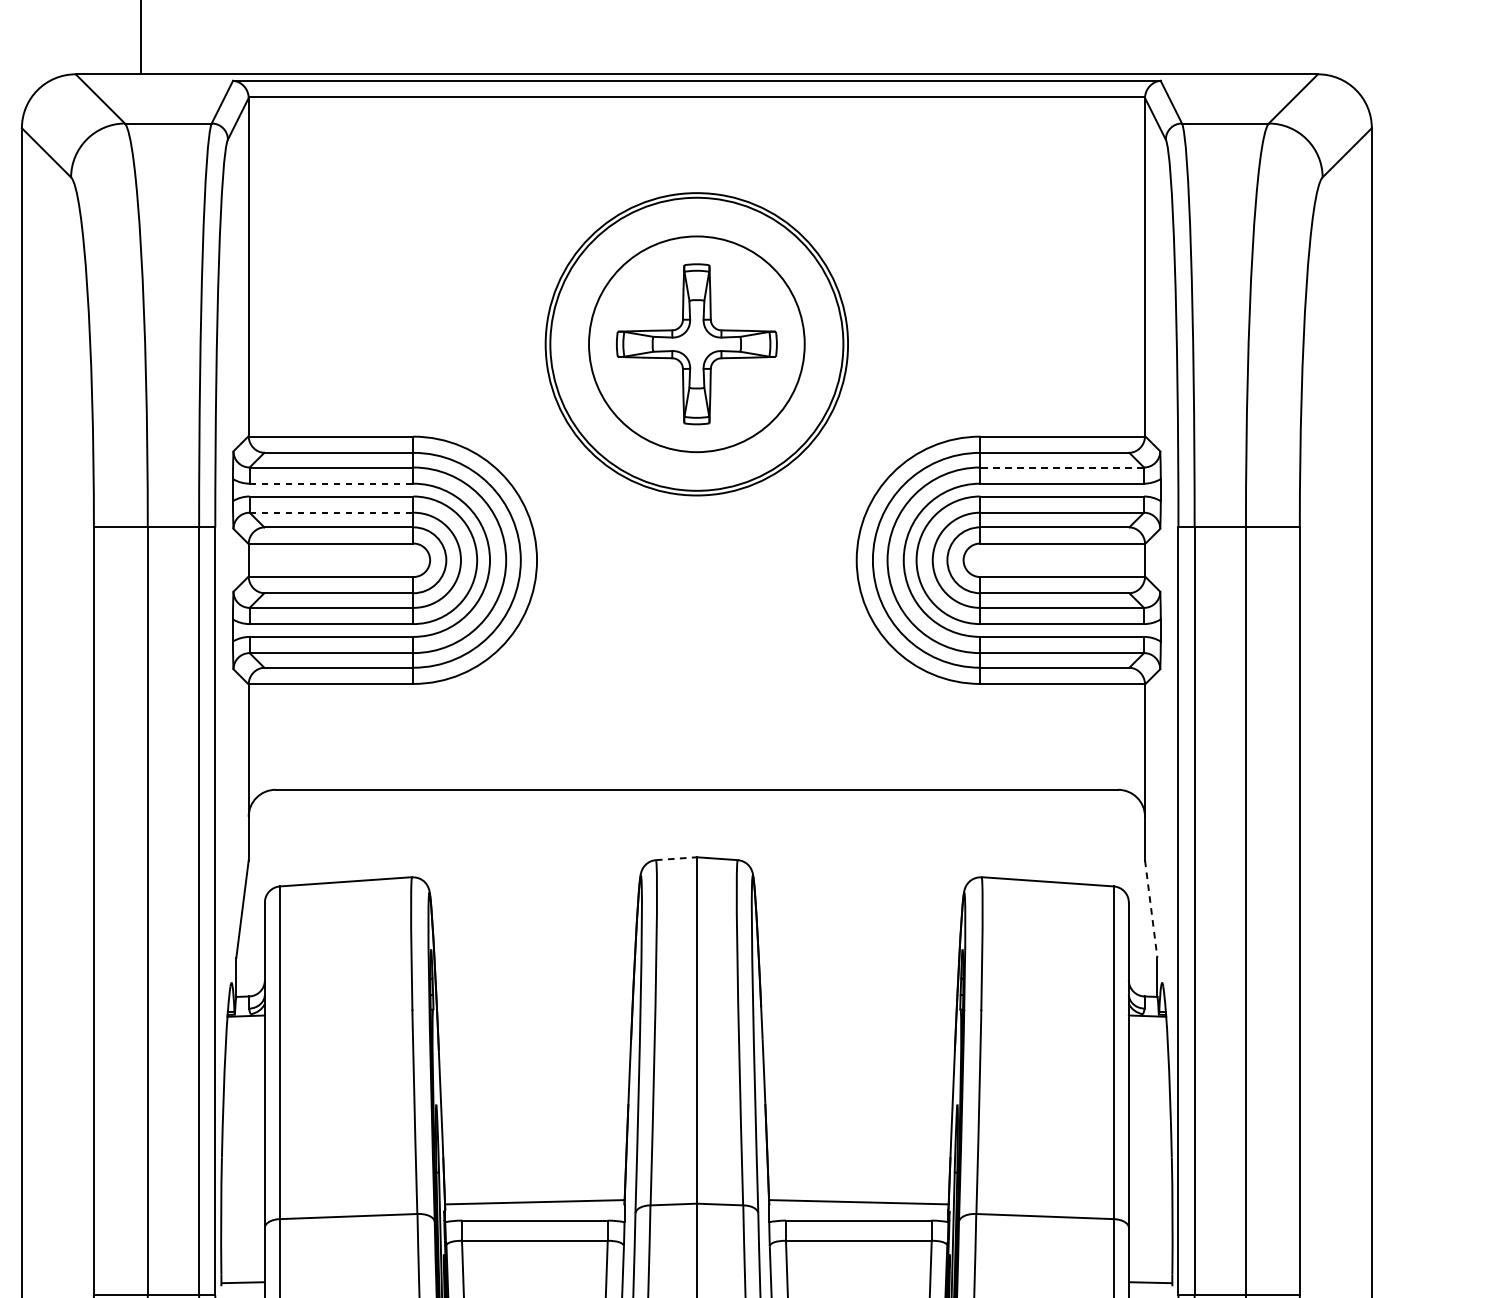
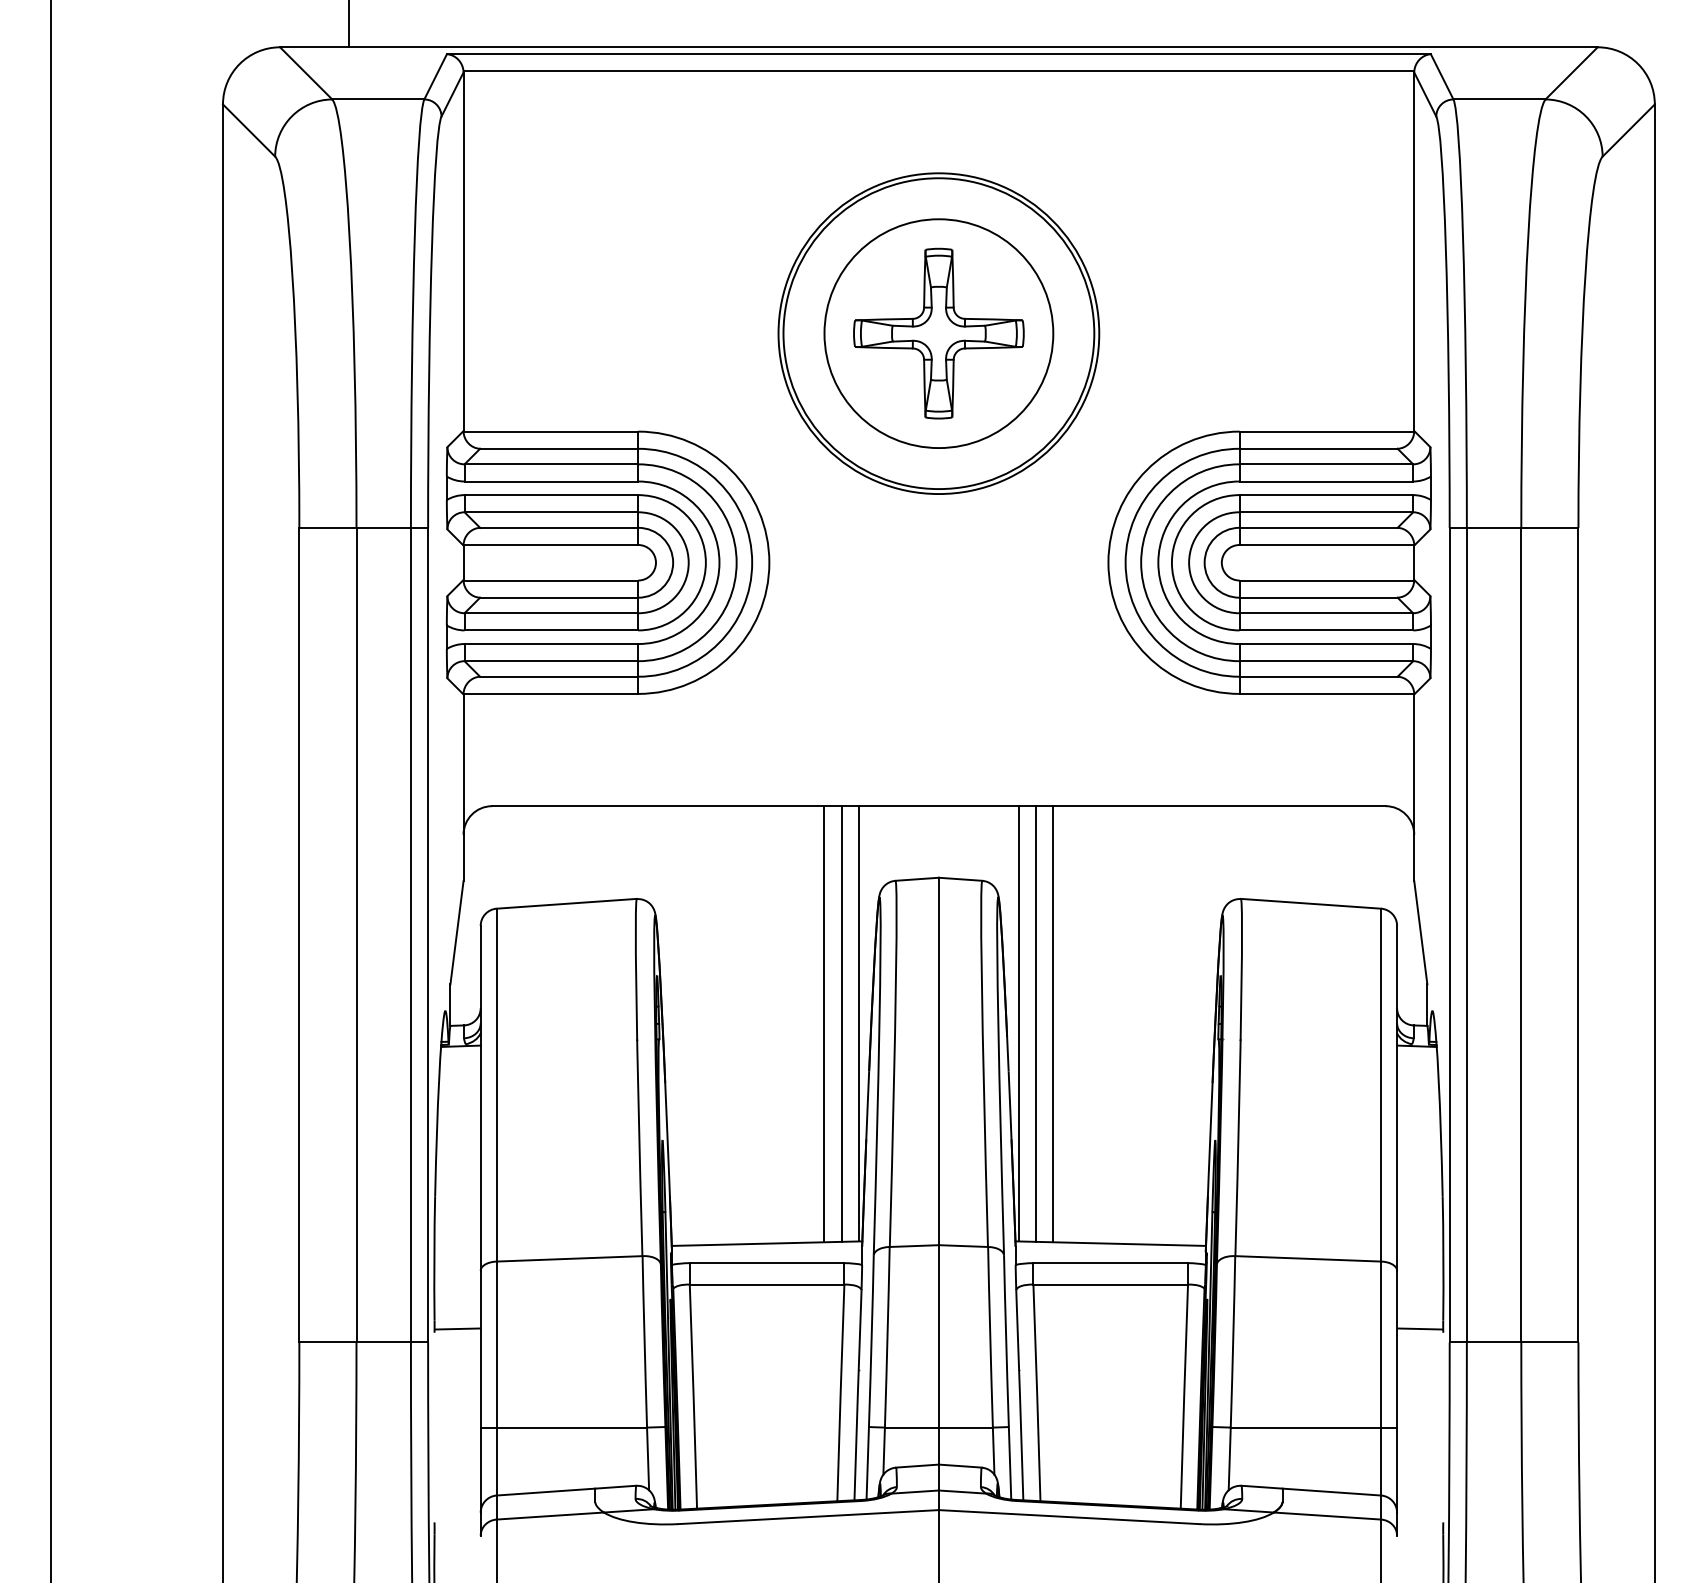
line: (1062, 467) -> (1326, 464), dashed -> solid
line: (331, 483) -> (551, 481), dashed -> solid
line: (331, 512) -> (551, 512), dashed -> solid
line: (676, 858) -> (917, 879), dashed -> solid
line: (1150, 909) -> (1420, 933), dashed -> solid
line: (605, 994) -> (841, 1023), added
line: (621, 994) -> (858, 1023), added
line: (772, 994) -> (1019, 1023), added
line: (788, 994) -> (1036, 1023), added
line: (589, 995) -> (824, 1024), added
line: (804, 995) -> (1053, 1024), added

